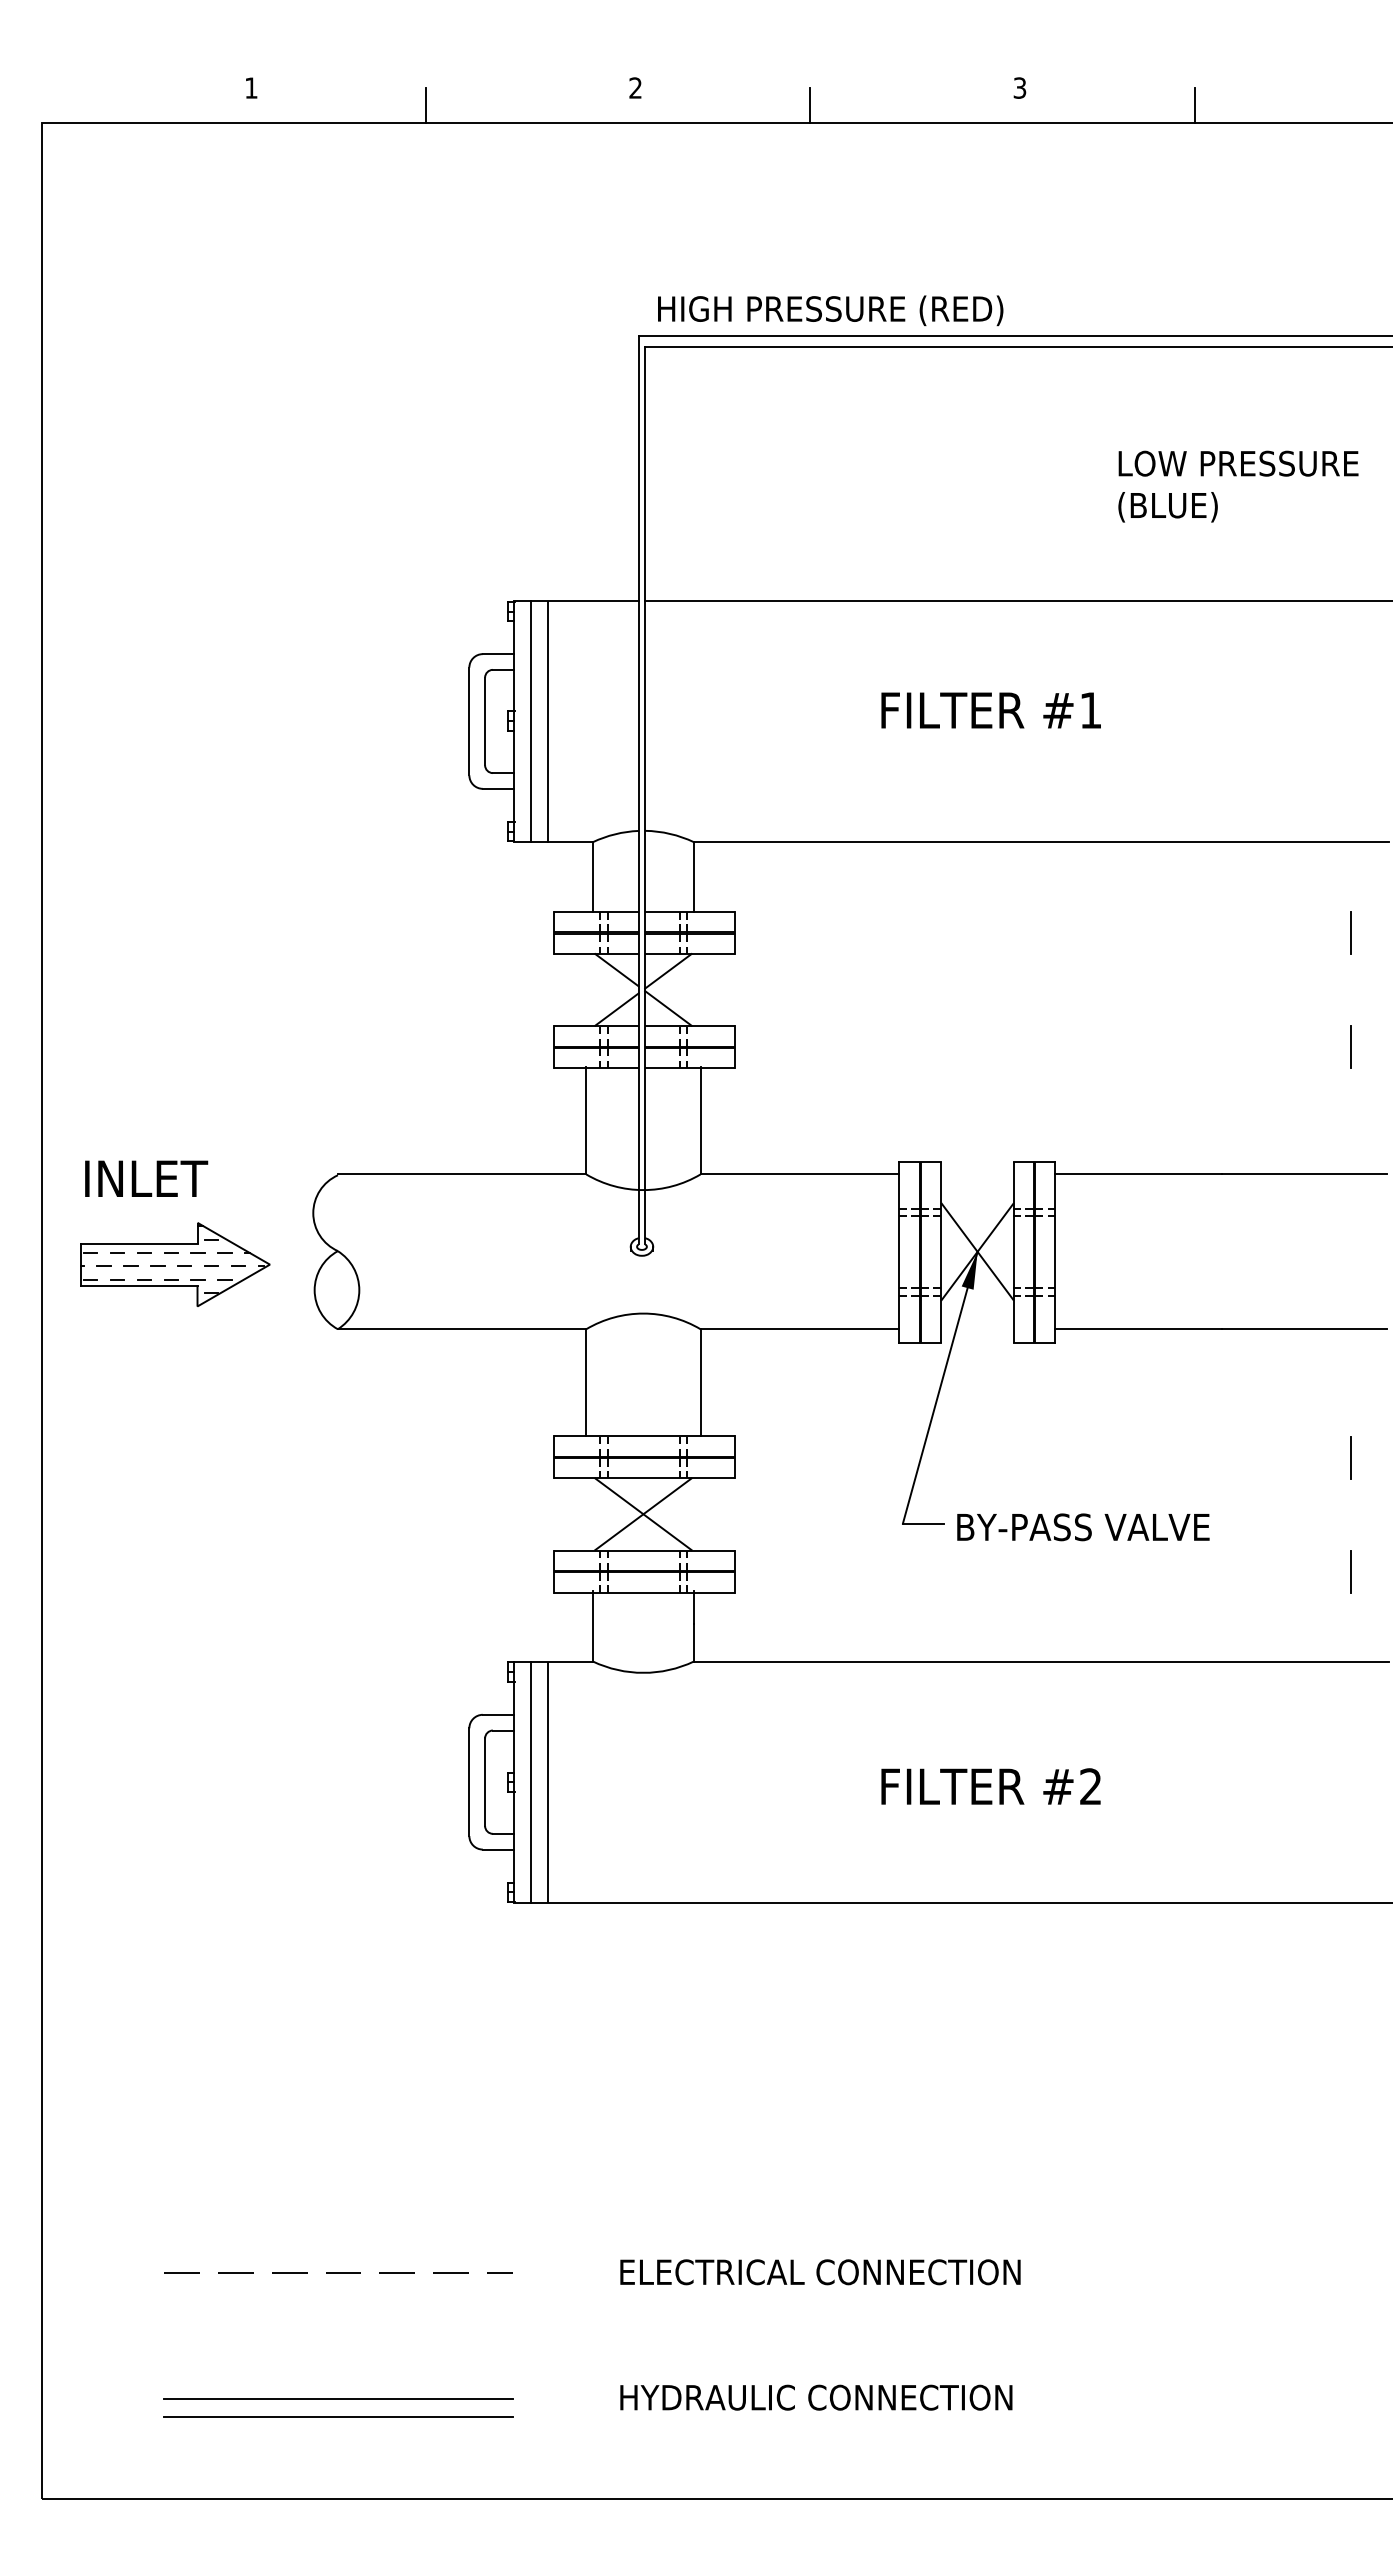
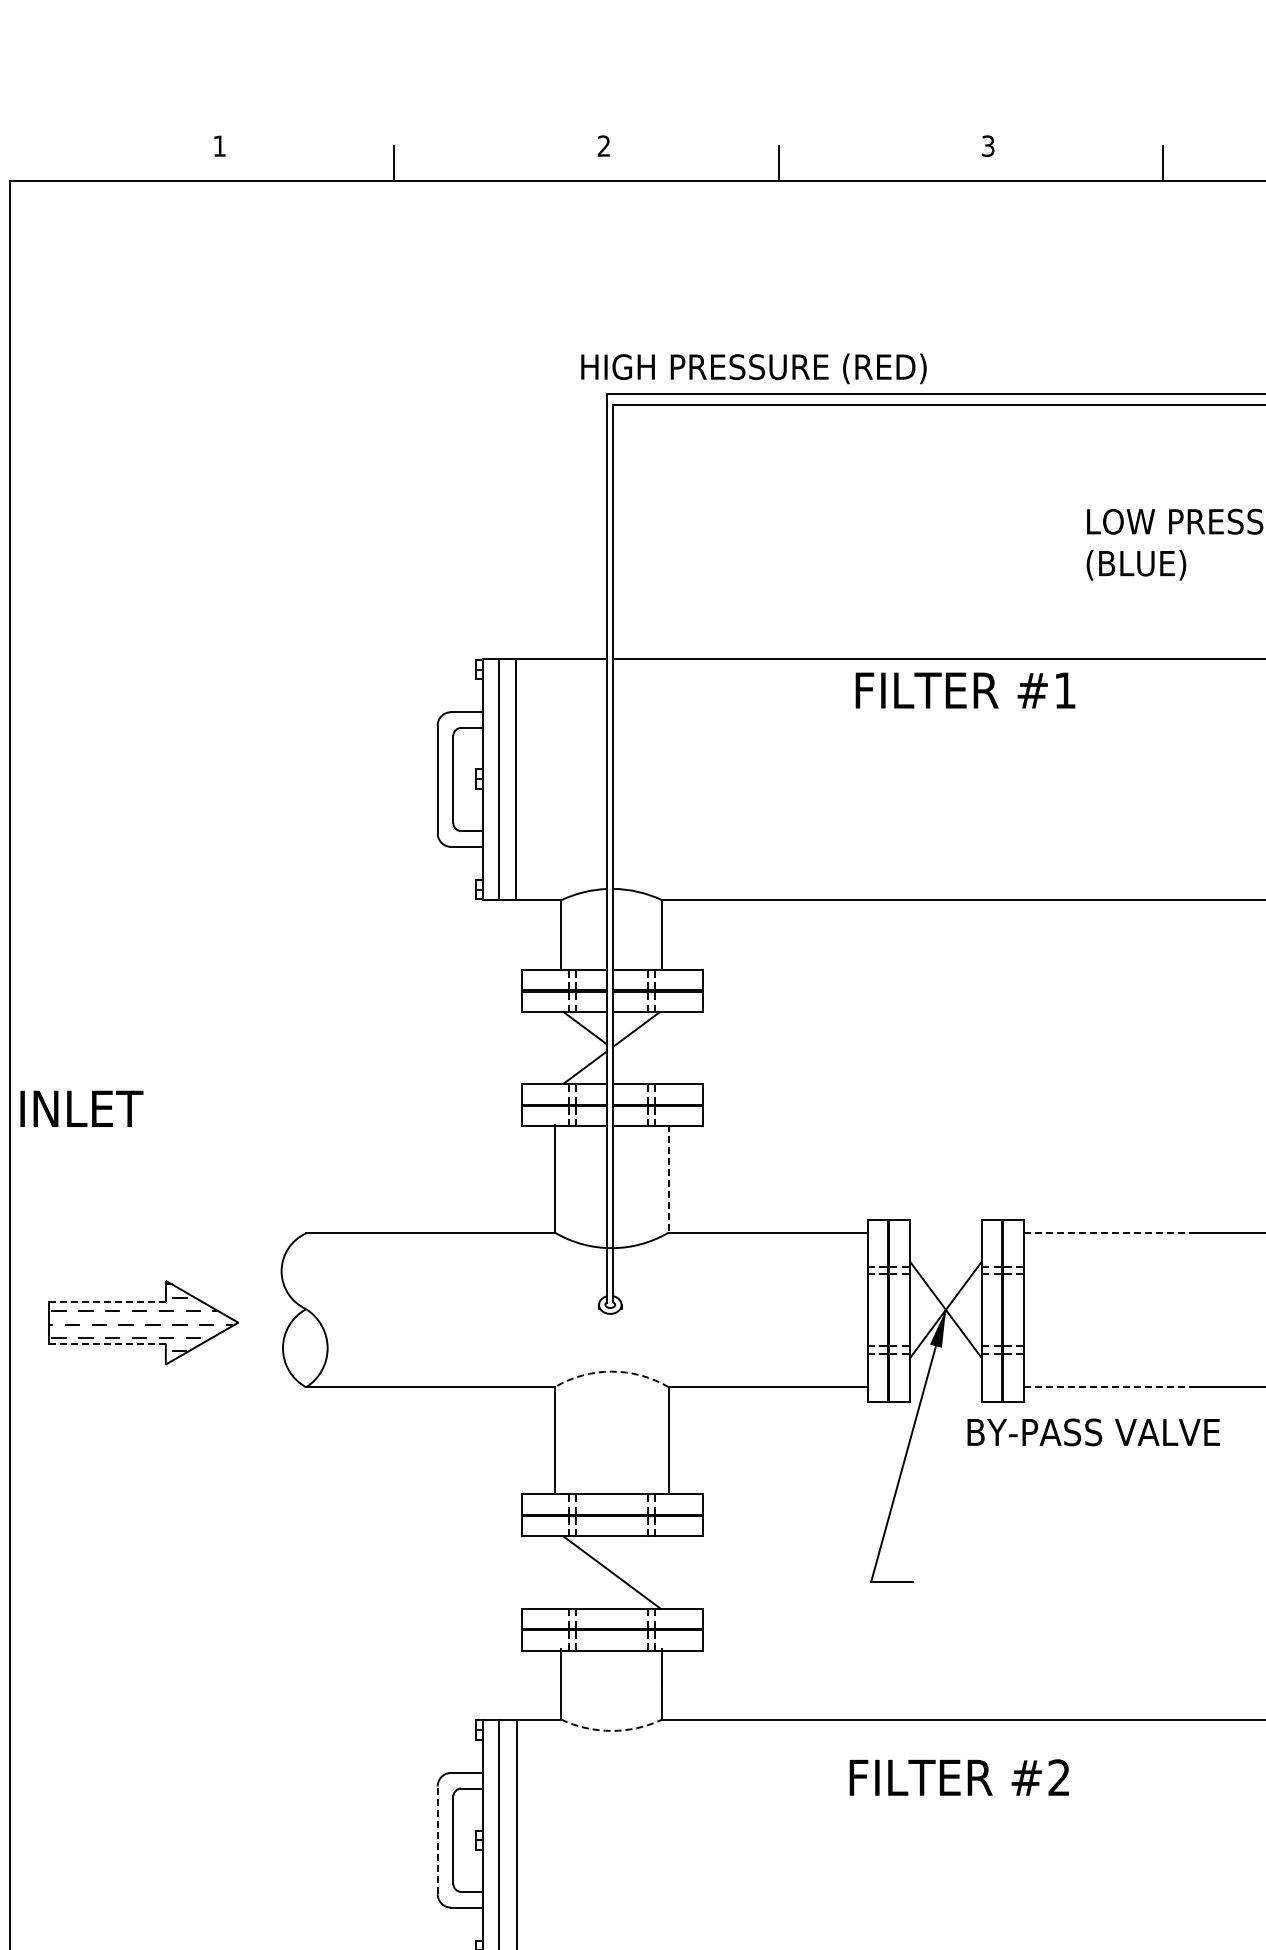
text: (830, 310) -> (753, 368), moved
text: (990, 710) -> (964, 690), moved
line: (668, 1008) -> (636, 1066), removed
line: (700, 1120) -> (668, 1178), solid -> dashed
line: (1139, 1174) -> (1107, 1232), solid -> dashed
text: (146, 1178) -> (81, 1108), moved
line: (138, 1243) -> (106, 1301), solid -> dashed
line: (139, 1285) -> (107, 1343), solid -> dashed
arc: (643, 1313) -> (611, 1371), solid -> dashed
line: (1139, 1329) -> (1107, 1387), solid -> dashed
line: (643, 1514) -> (611, 1572), removed
text: (1083, 1527) -> (1093, 1432), moved
arc: (643, 1672) -> (611, 1730), solid -> dashed
line: (469, 1782) -> (437, 1840), solid -> dashed
text: (990, 1786) -> (958, 1777), moved

